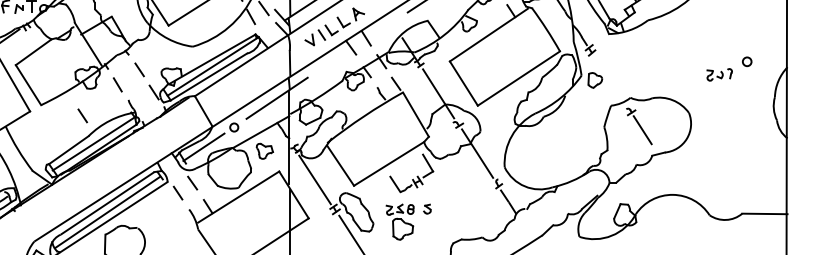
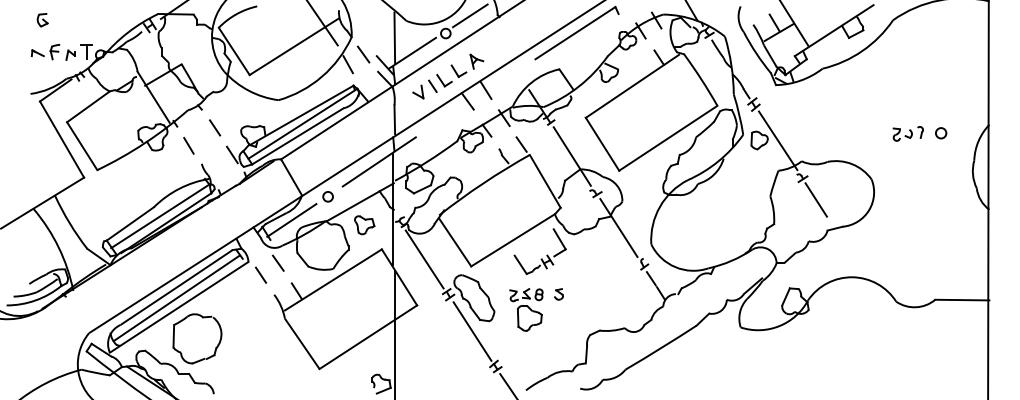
circle: (747, 62) -> (941, 133), moved
line: (610, 80) -> (777, 140), added
line: (83, 115) -> (147, 182), removed

